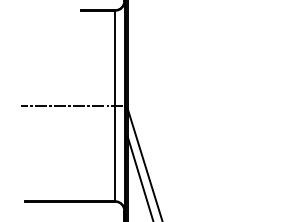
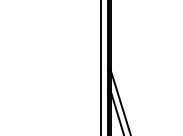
line: (71, 105) -> (68, 66), removed

